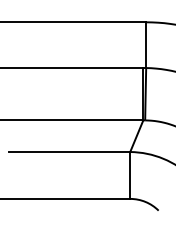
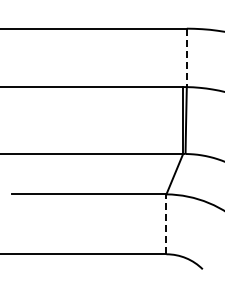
line: (145, 45) -> (186, 58), solid -> dashed
line: (130, 175) -> (166, 224), solid -> dashed

